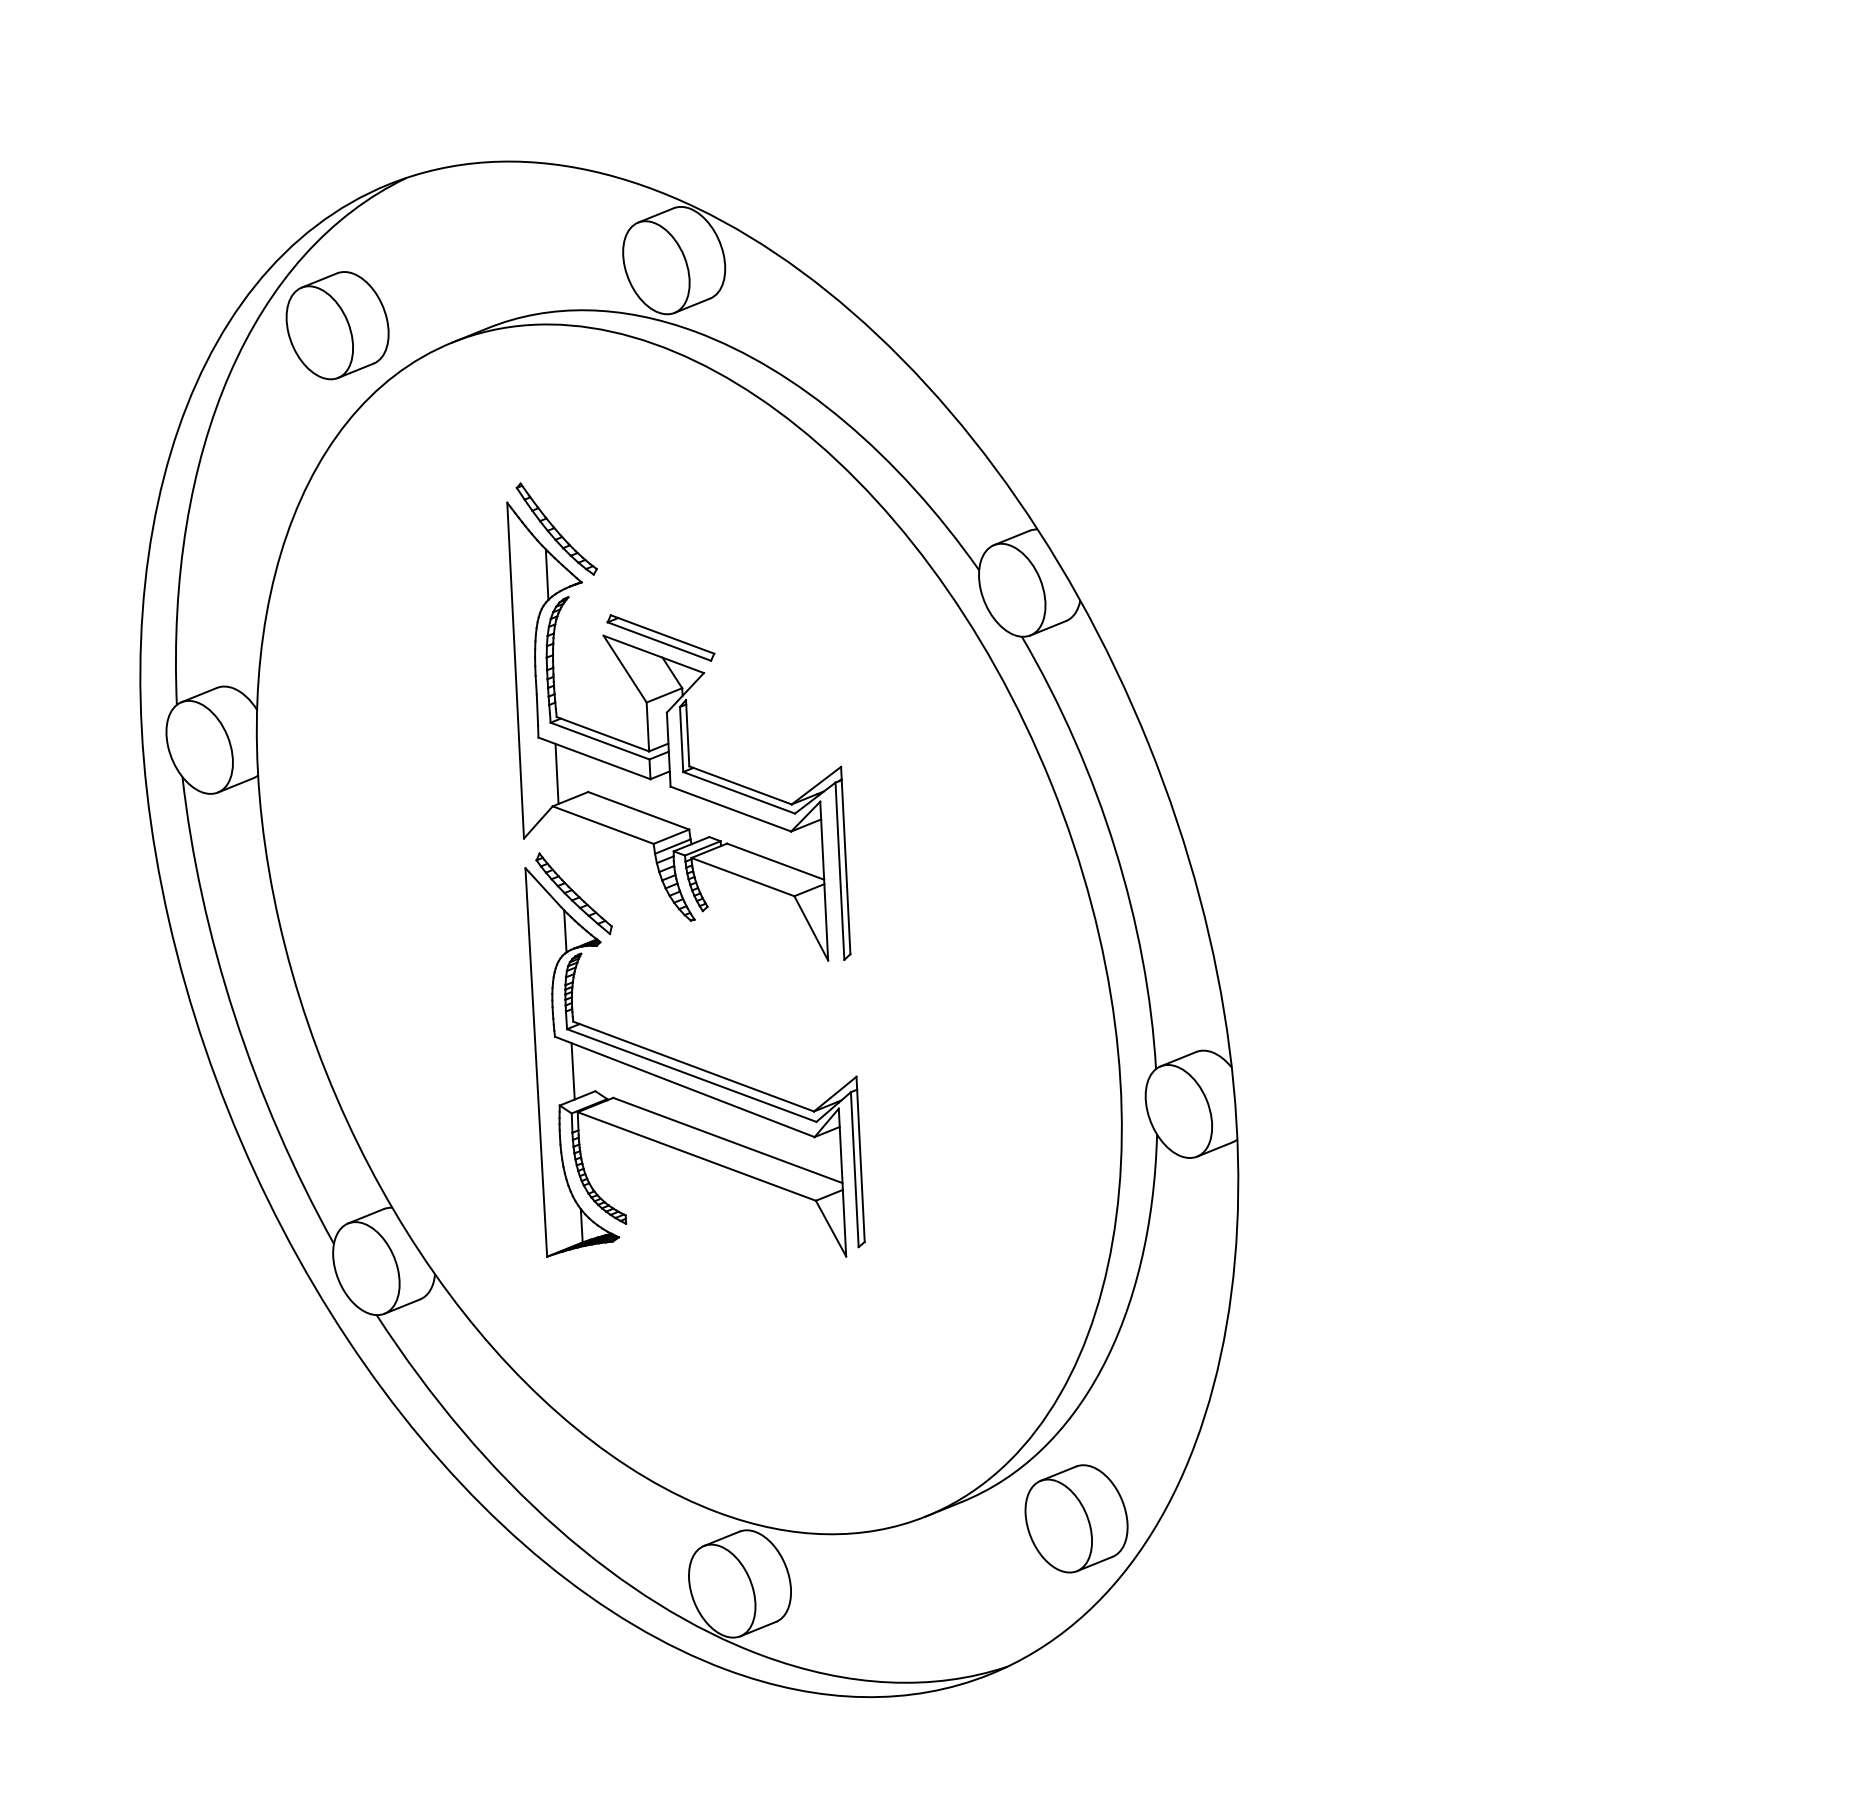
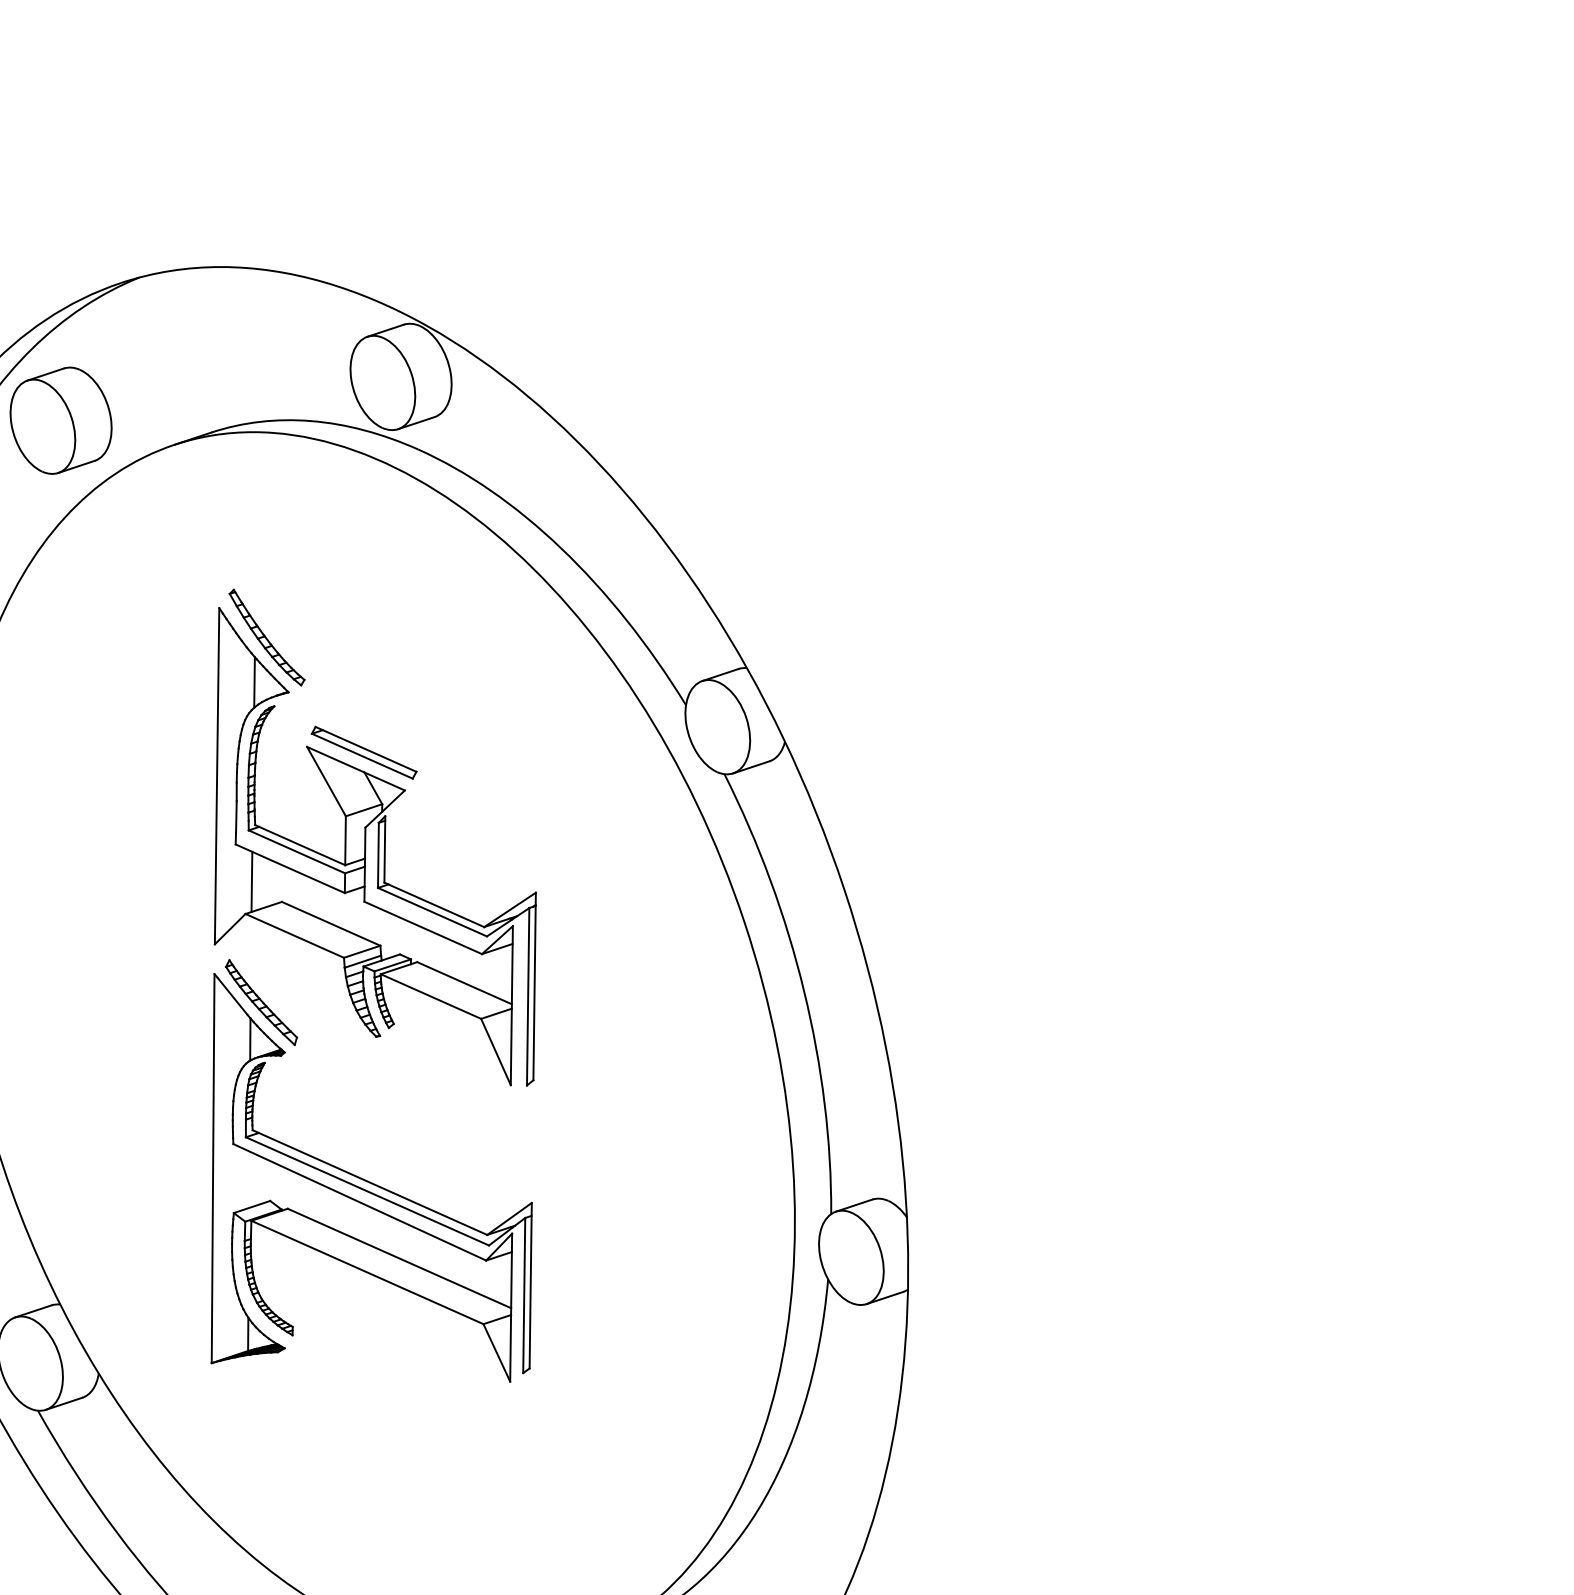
line: (572, 1071) -> (248, 1179), removed

